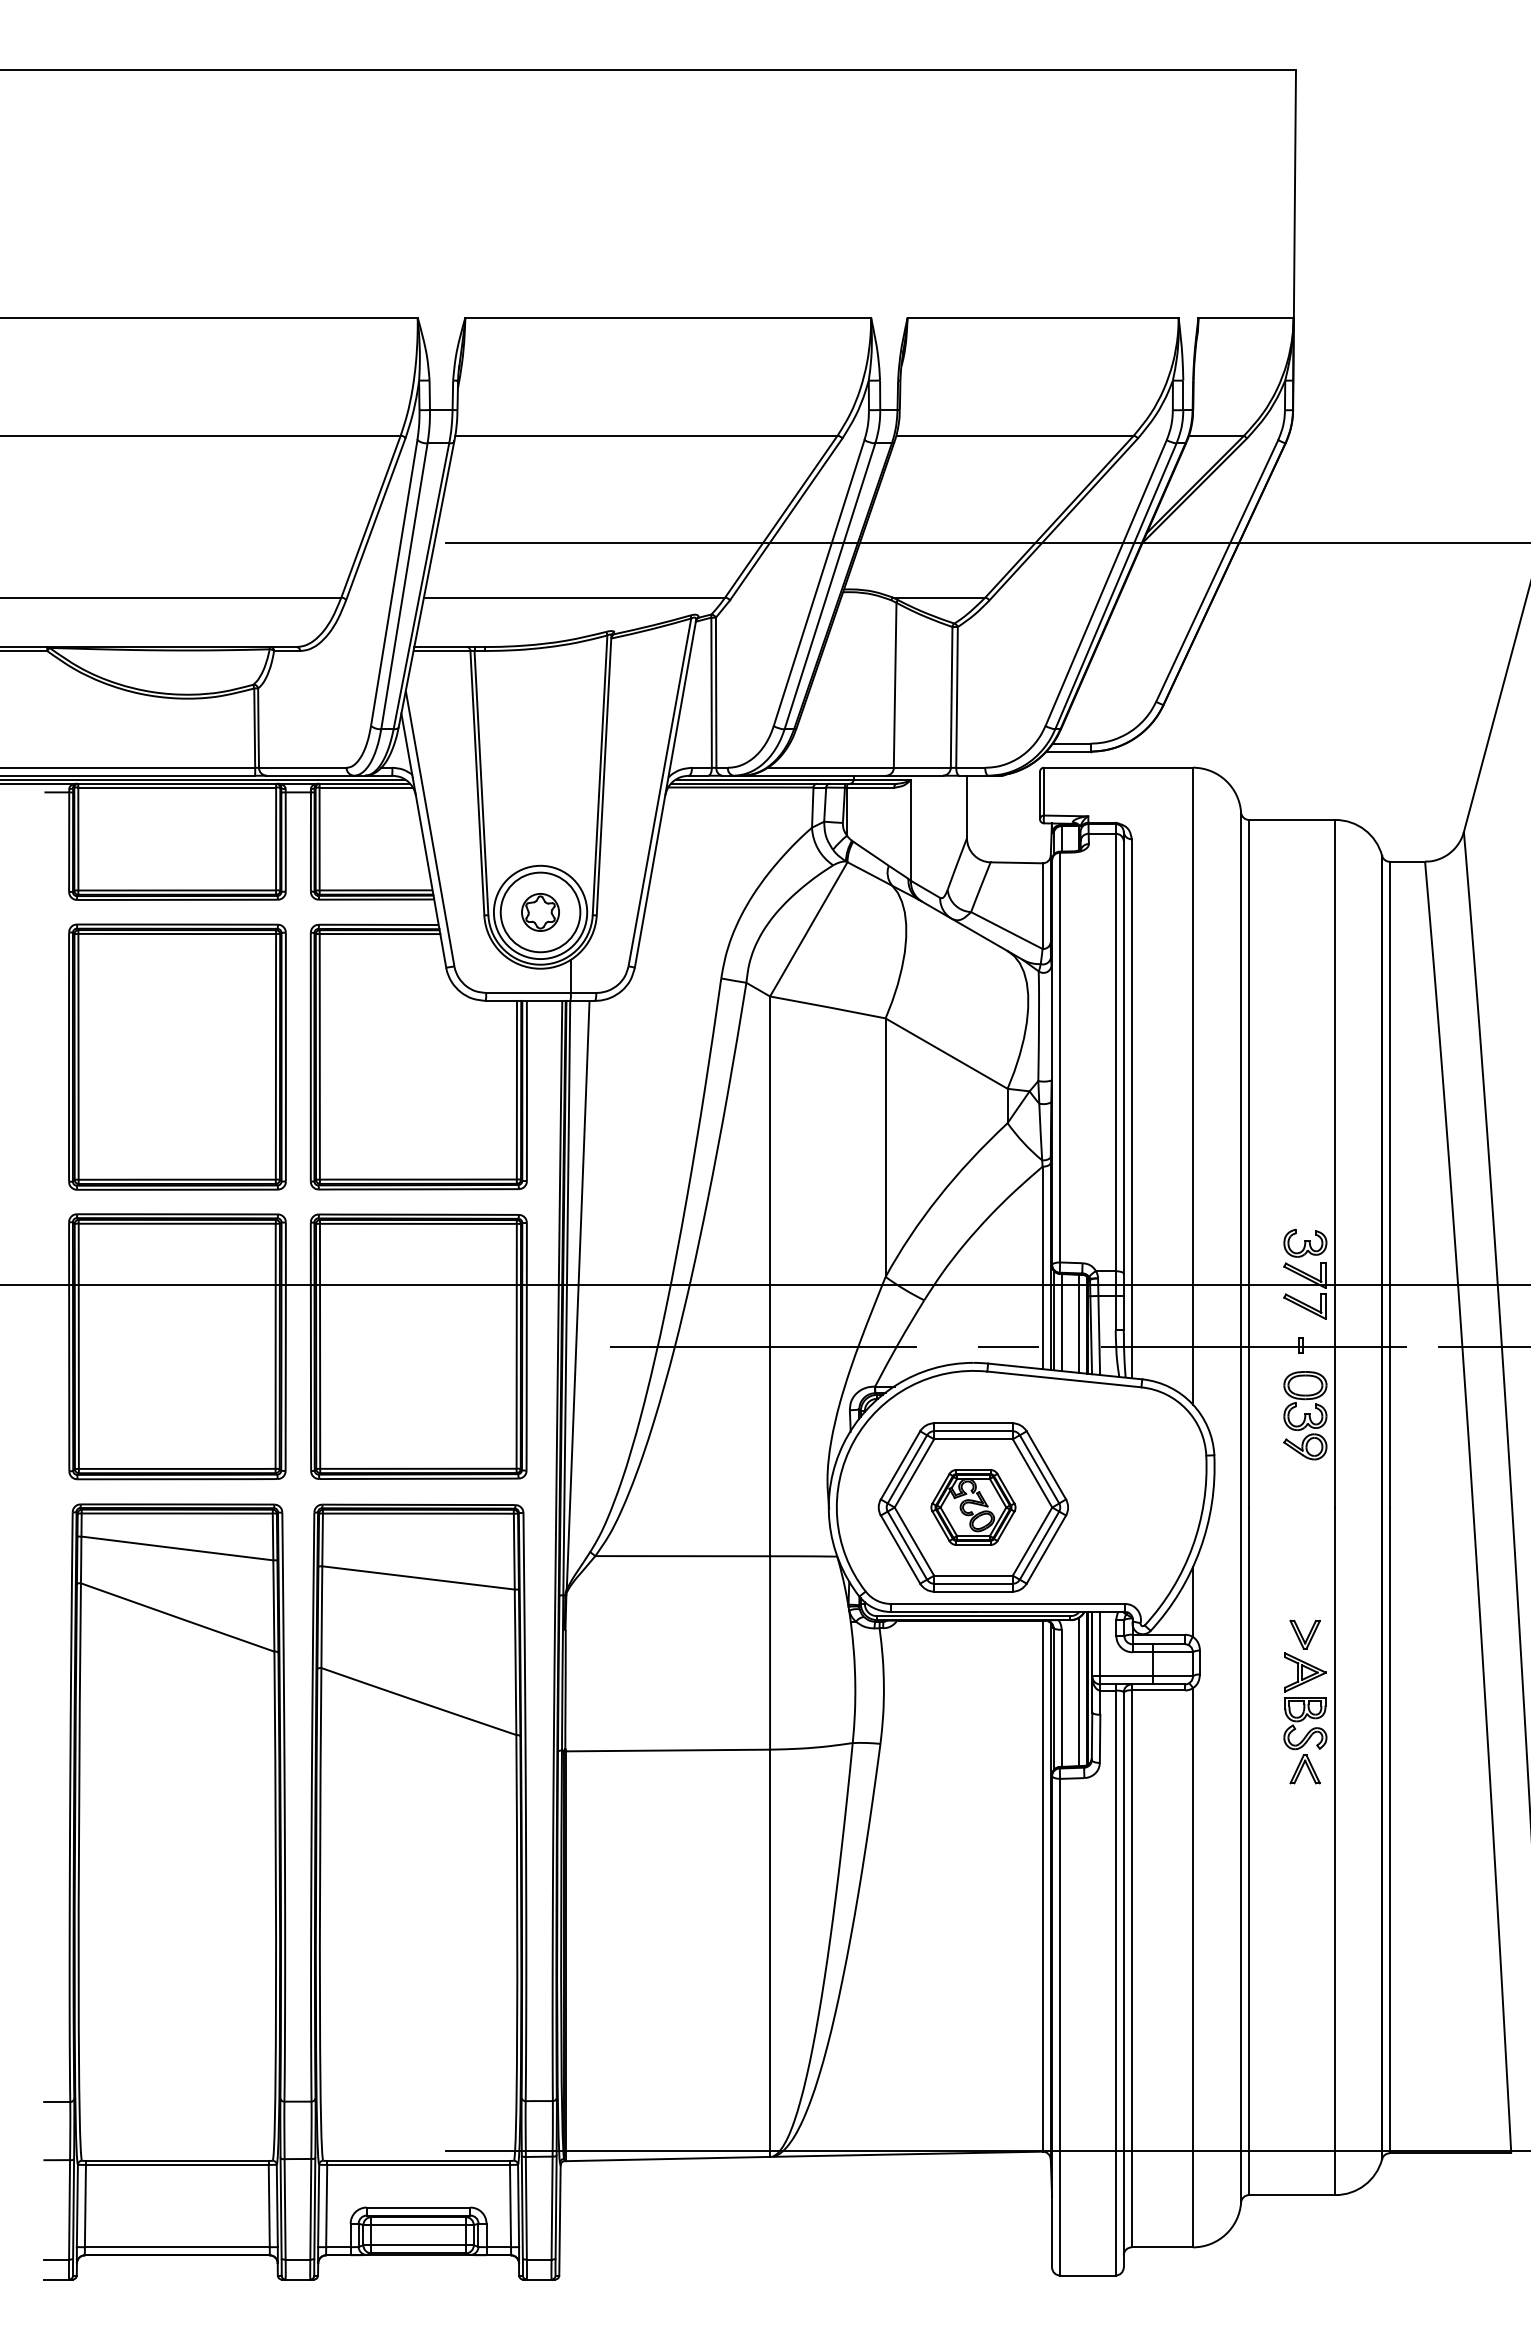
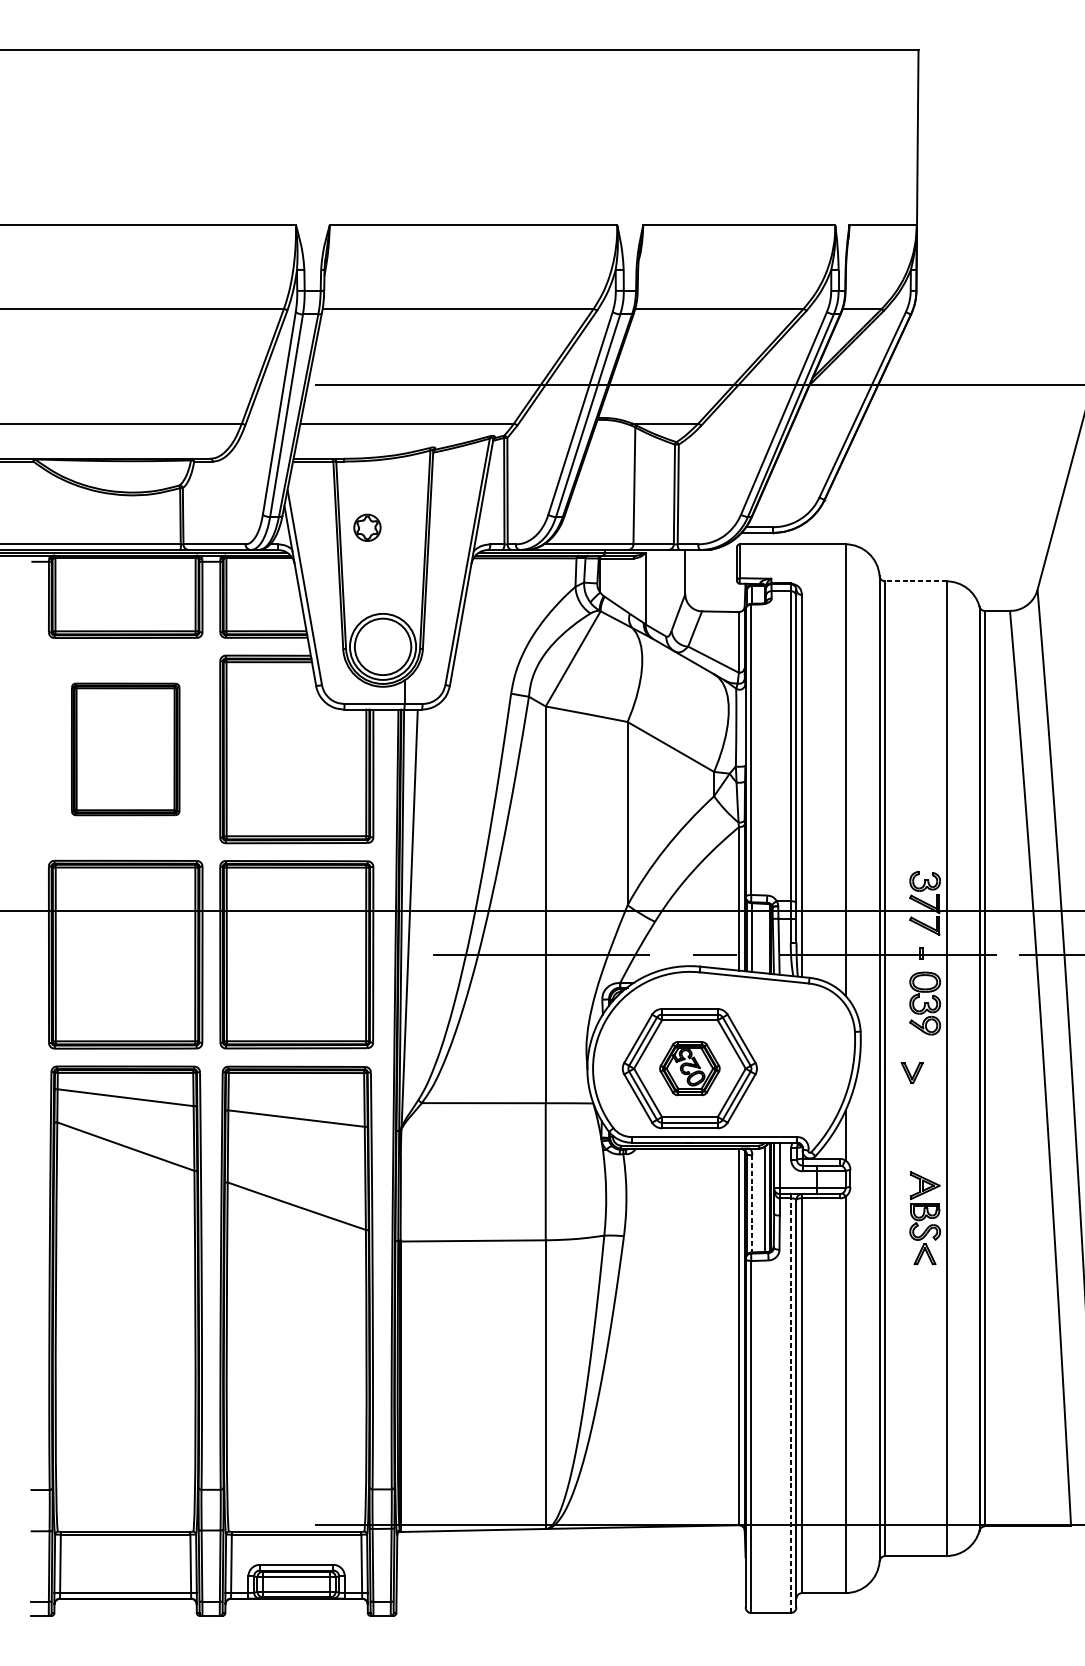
line: (1291, 819) -> (915, 581), solid -> dashed
part: (540, 912) -> (367, 527), moved
part: (177, 1056) -> (125, 749), size x0.7
line: (1078, 1323) -> (764, 938), removed
part: (1304, 1634) -> (911, 1072), moved
line: (1061, 1698) -> (752, 1204), solid -> dashed
line: (1115, 1982) -> (790, 1405), solid -> dashed

